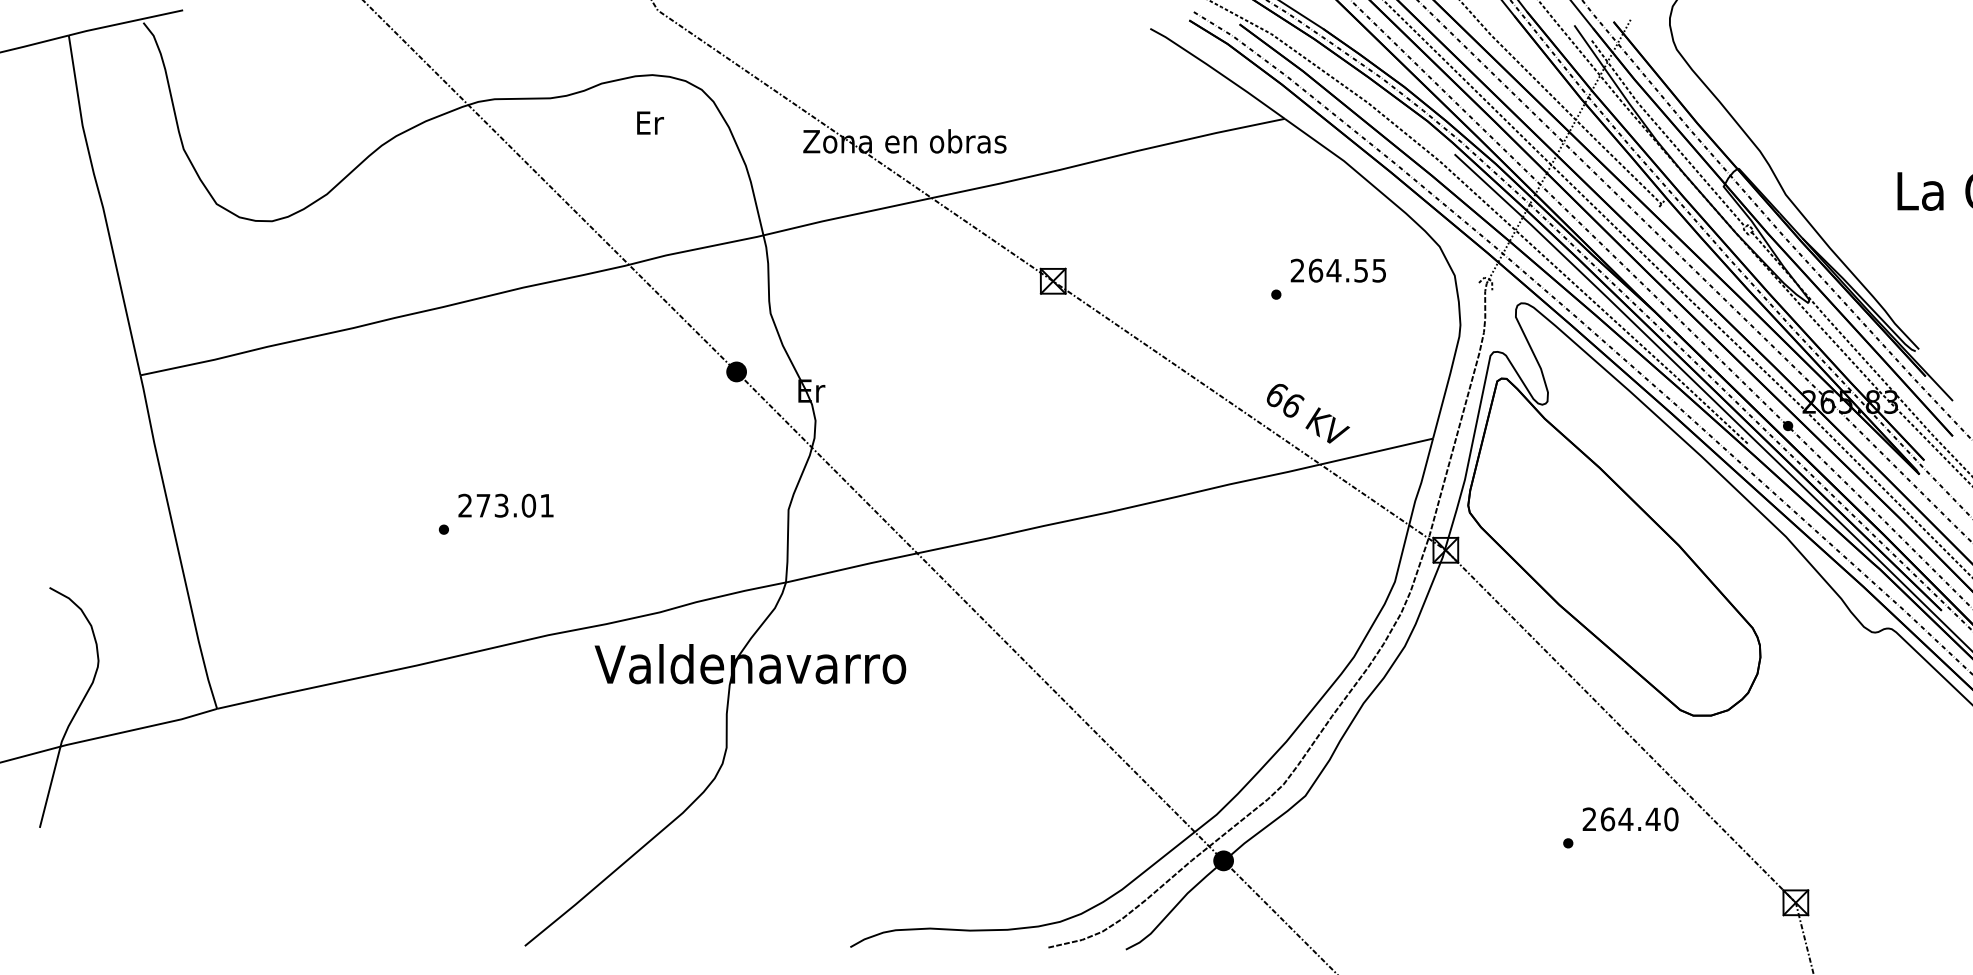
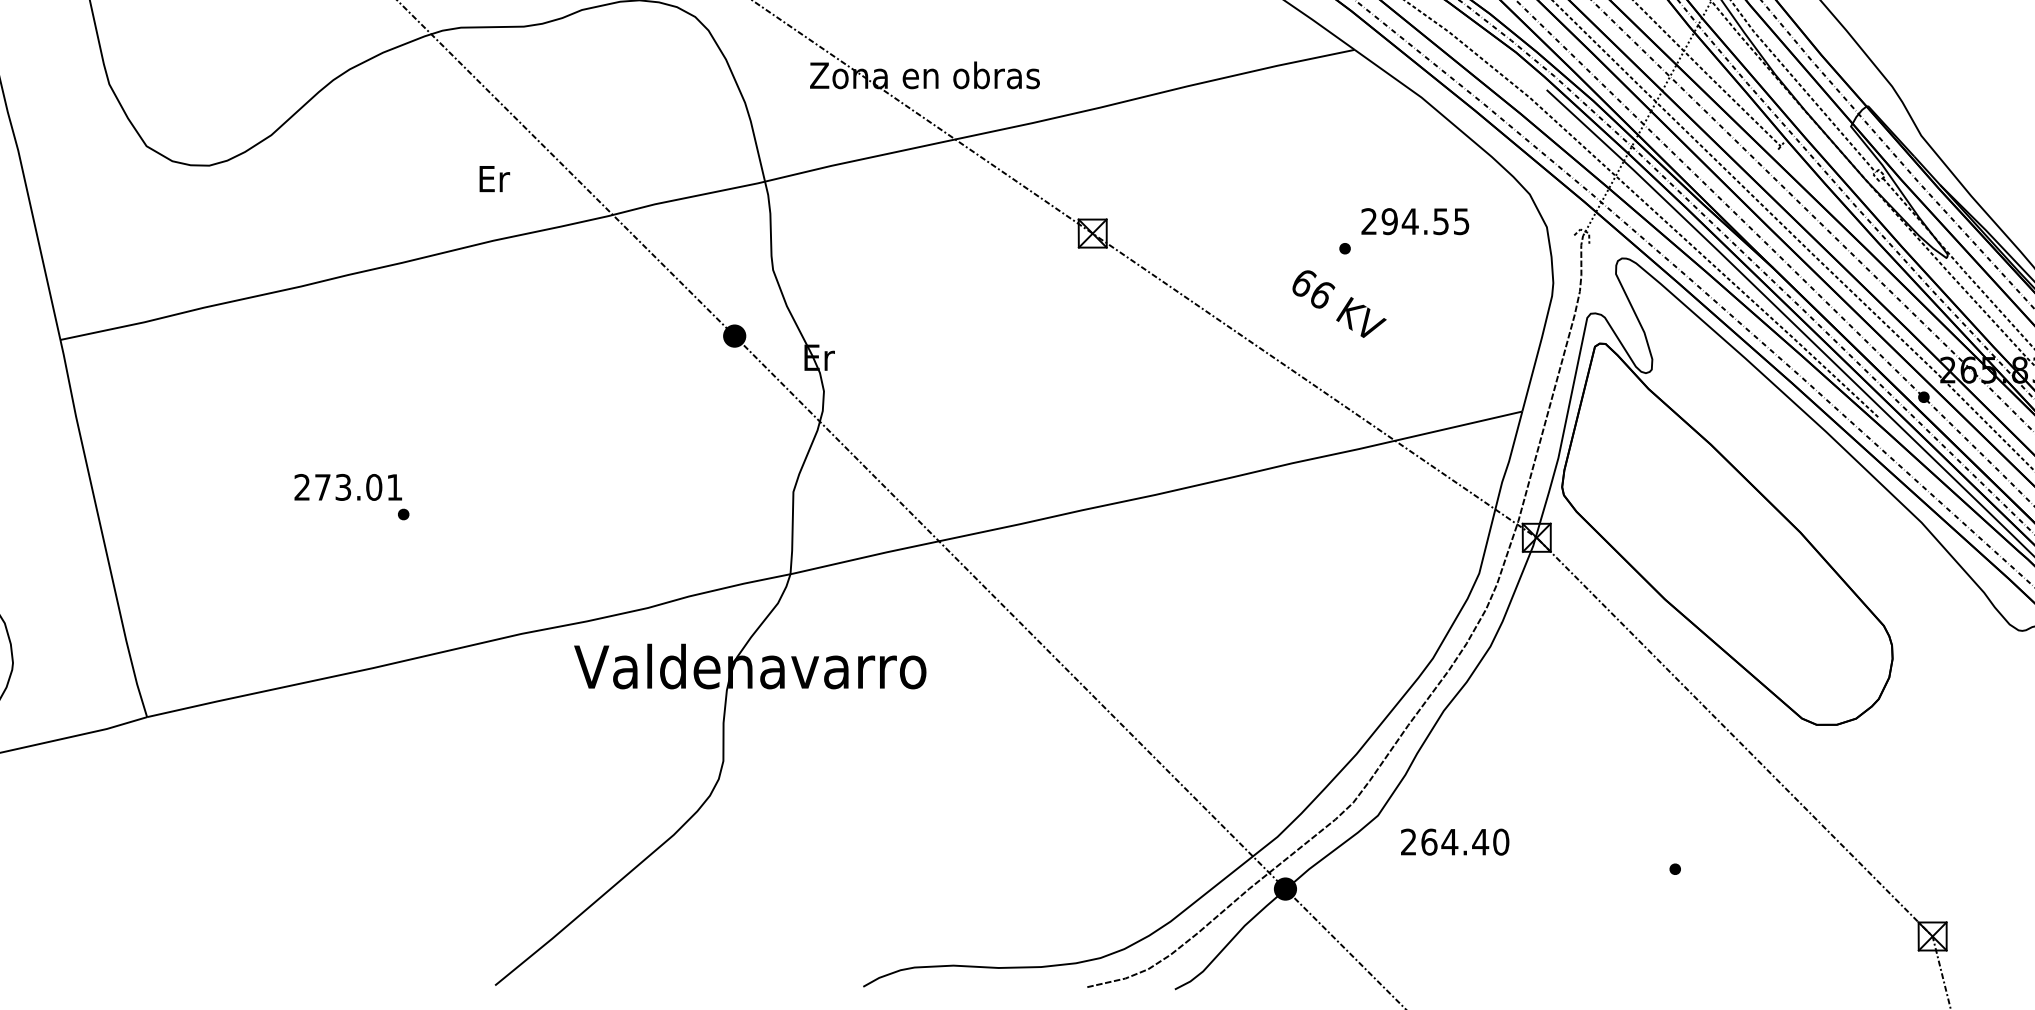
text: (650, 122) -> (494, 178), moved
text: (1315, 270) -> (1389, 221), 264.55 -> 294.55
text: (1308, 413) -> (1339, 303), moved
text: (505, 505) -> (347, 487), moved
text: (1630, 819) -> (1454, 842), moved

